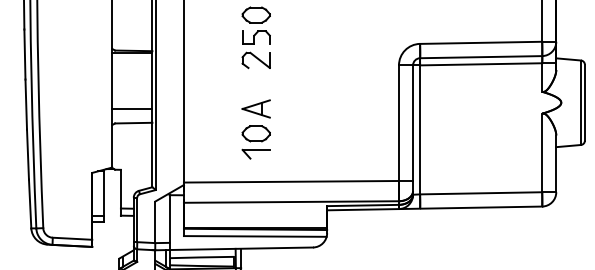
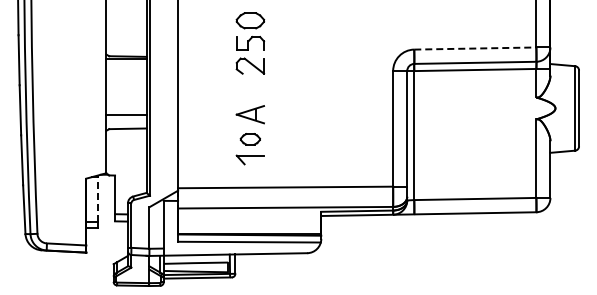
line: (481, 42) -> (475, 48), solid -> dashed
part: (256, 132) -> (250, 138), size x0.7
line: (103, 192) -> (97, 198), solid -> dashed

